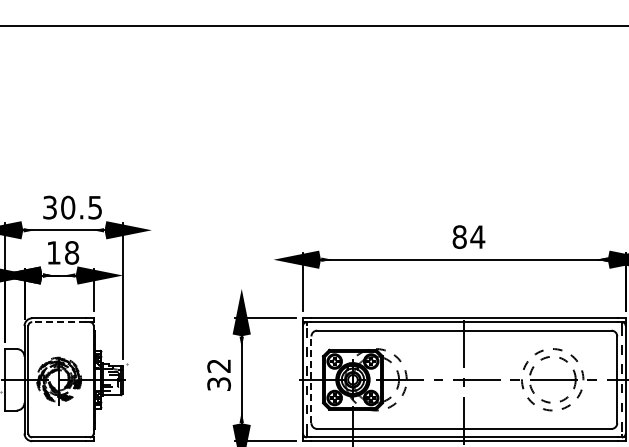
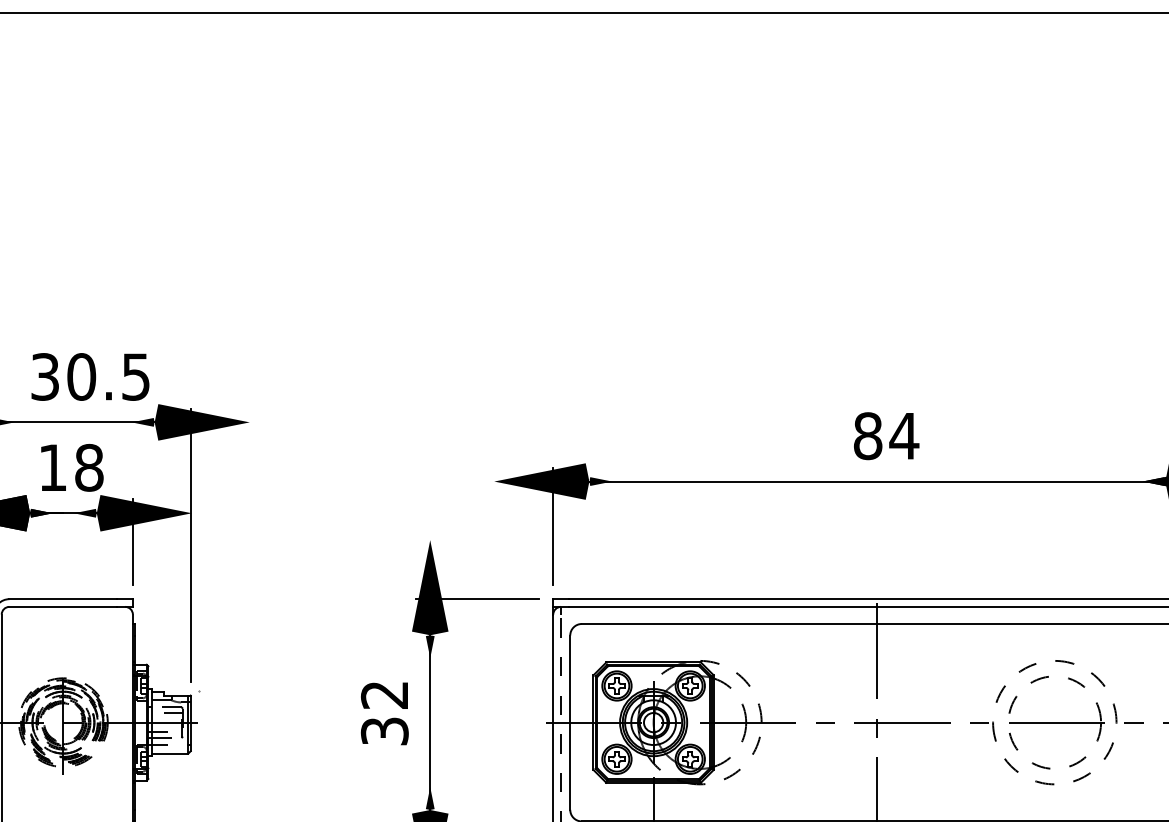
line: (59, 322) -> (64, 607), dashed -> solid
line: (311, 379) -> (570, 722), dashed -> solid

